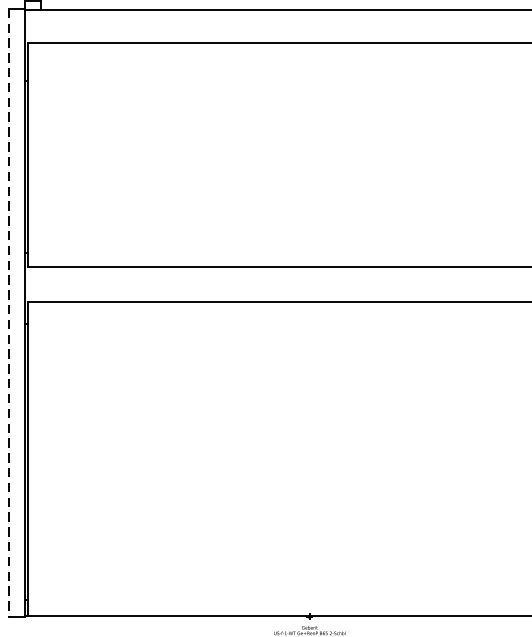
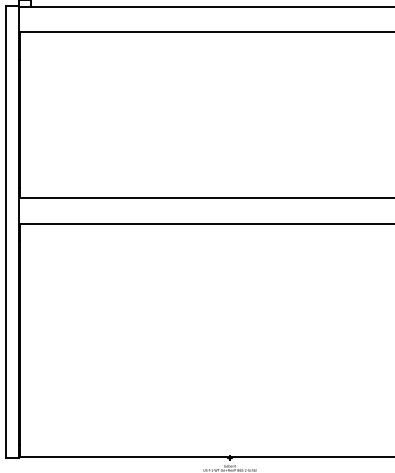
line: (8, 313) -> (6, 232), dashed -> solid

